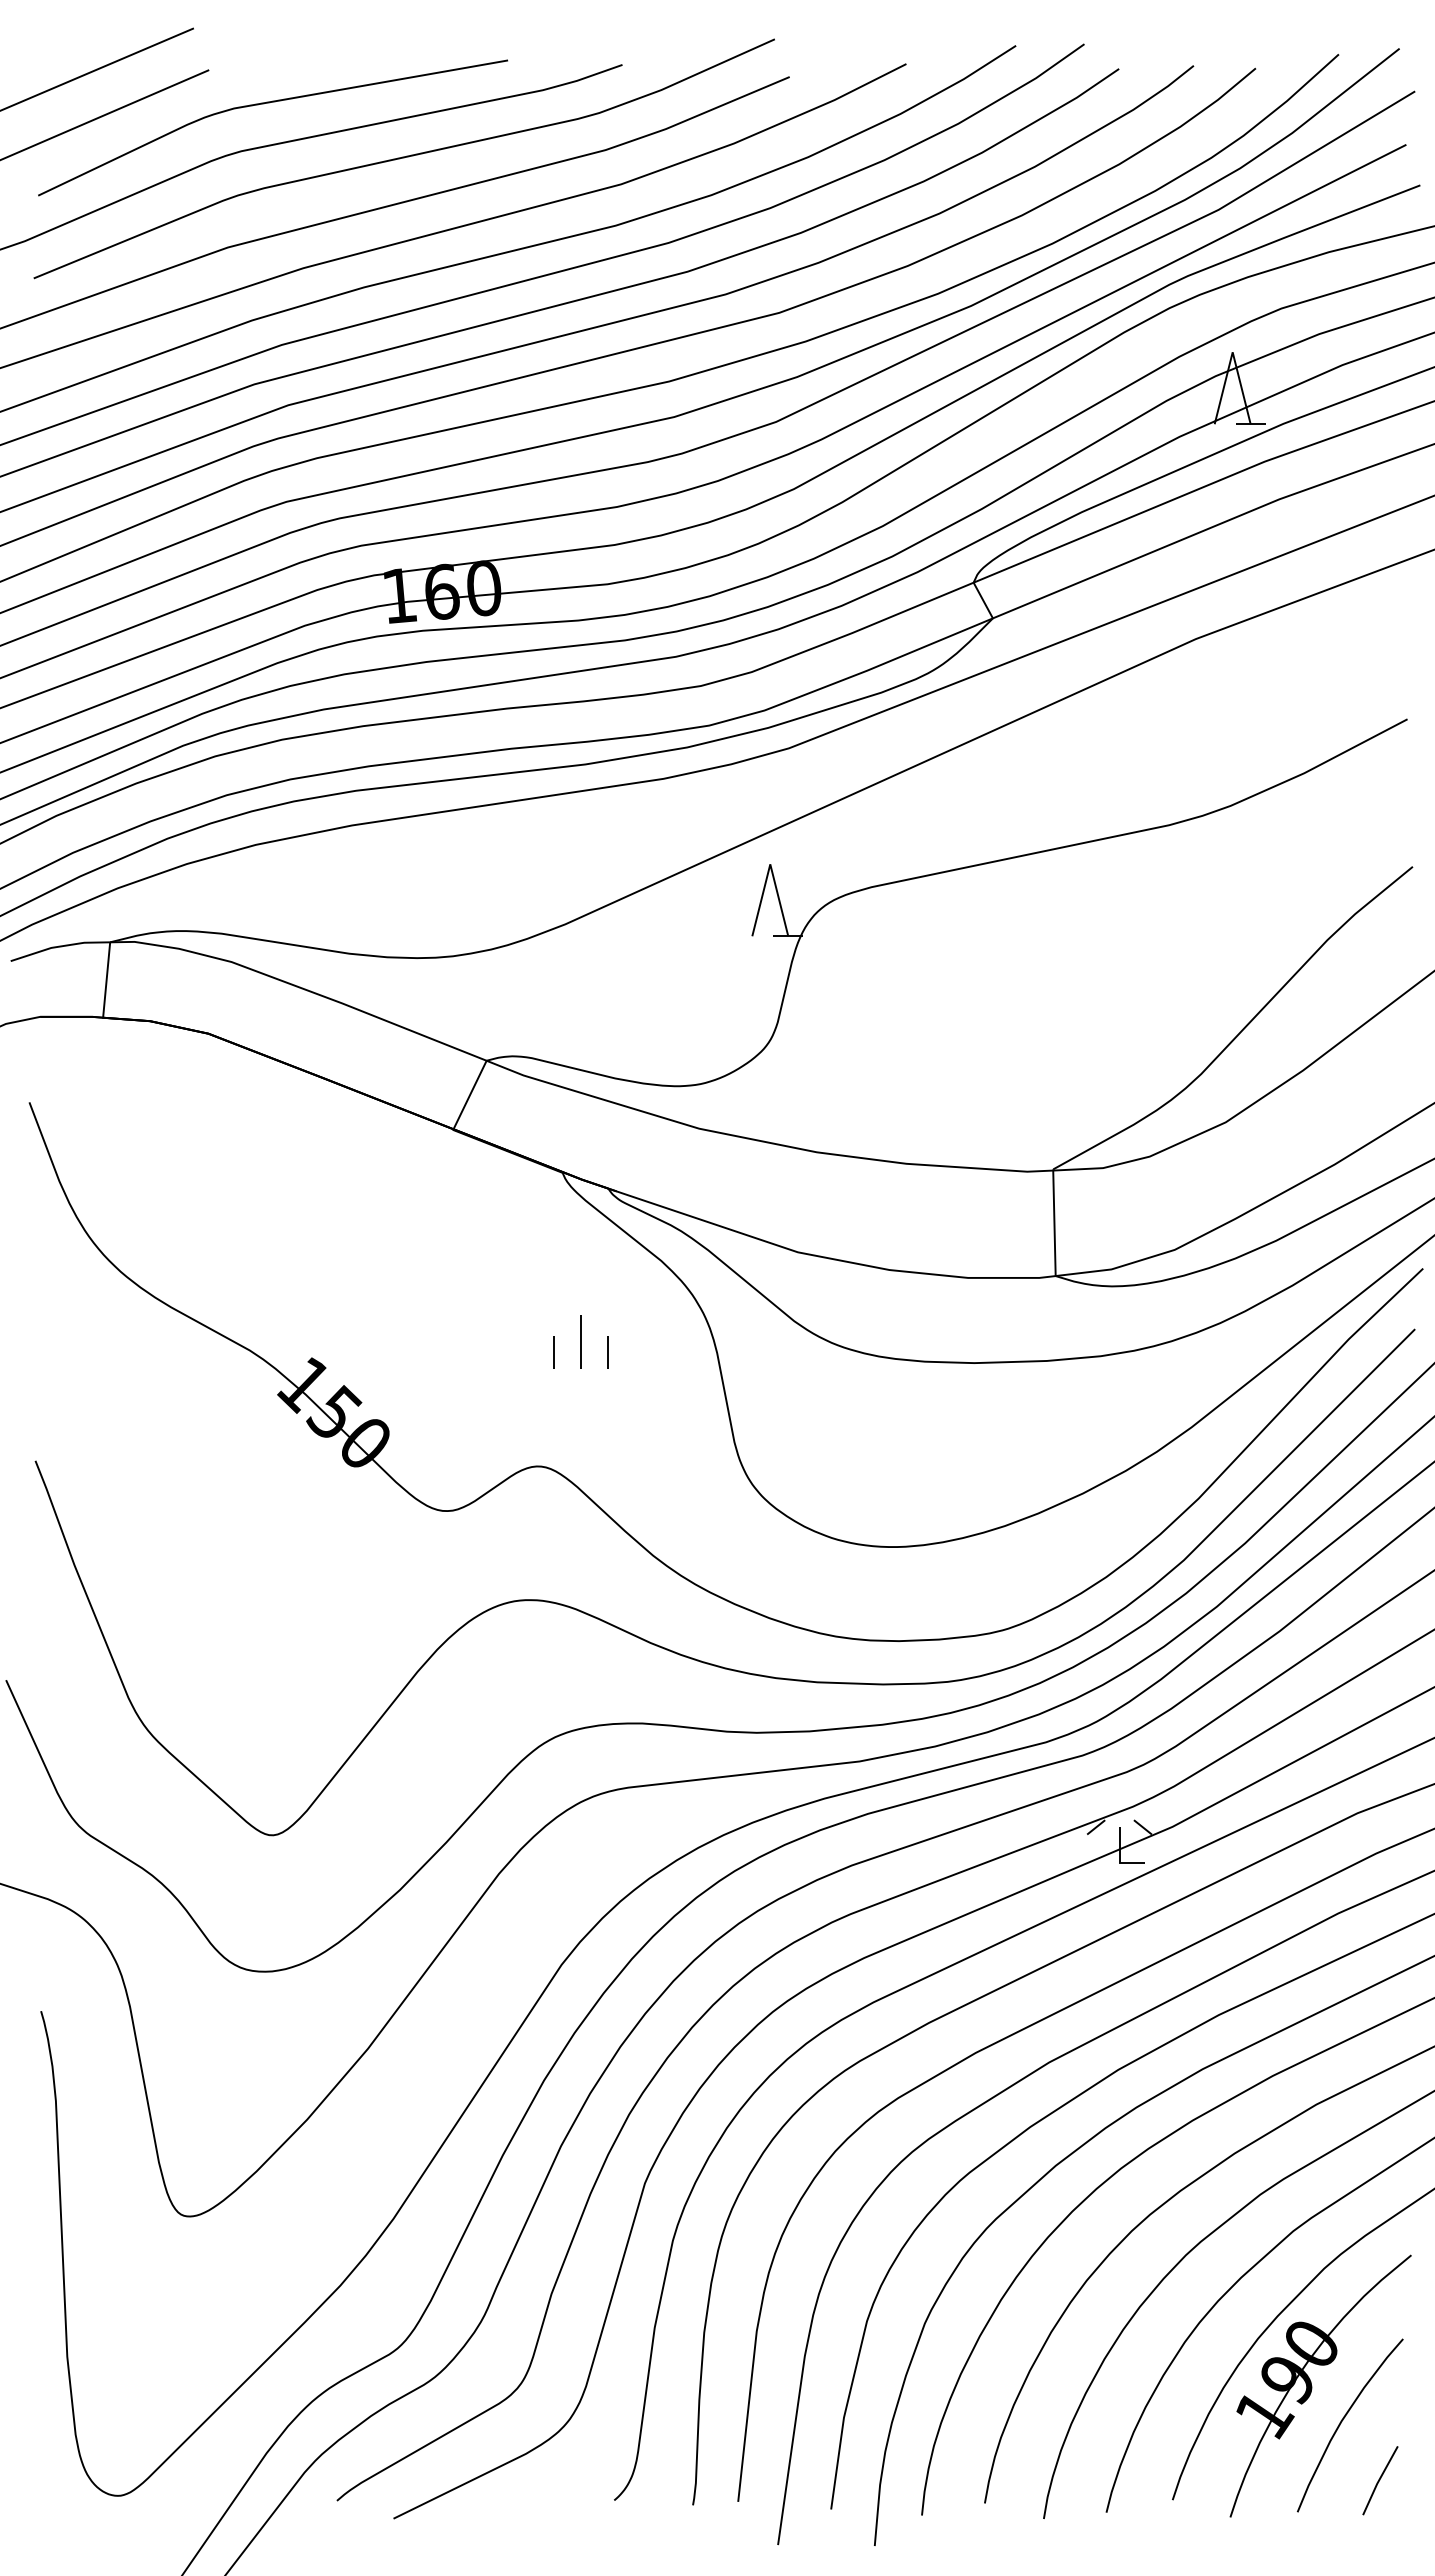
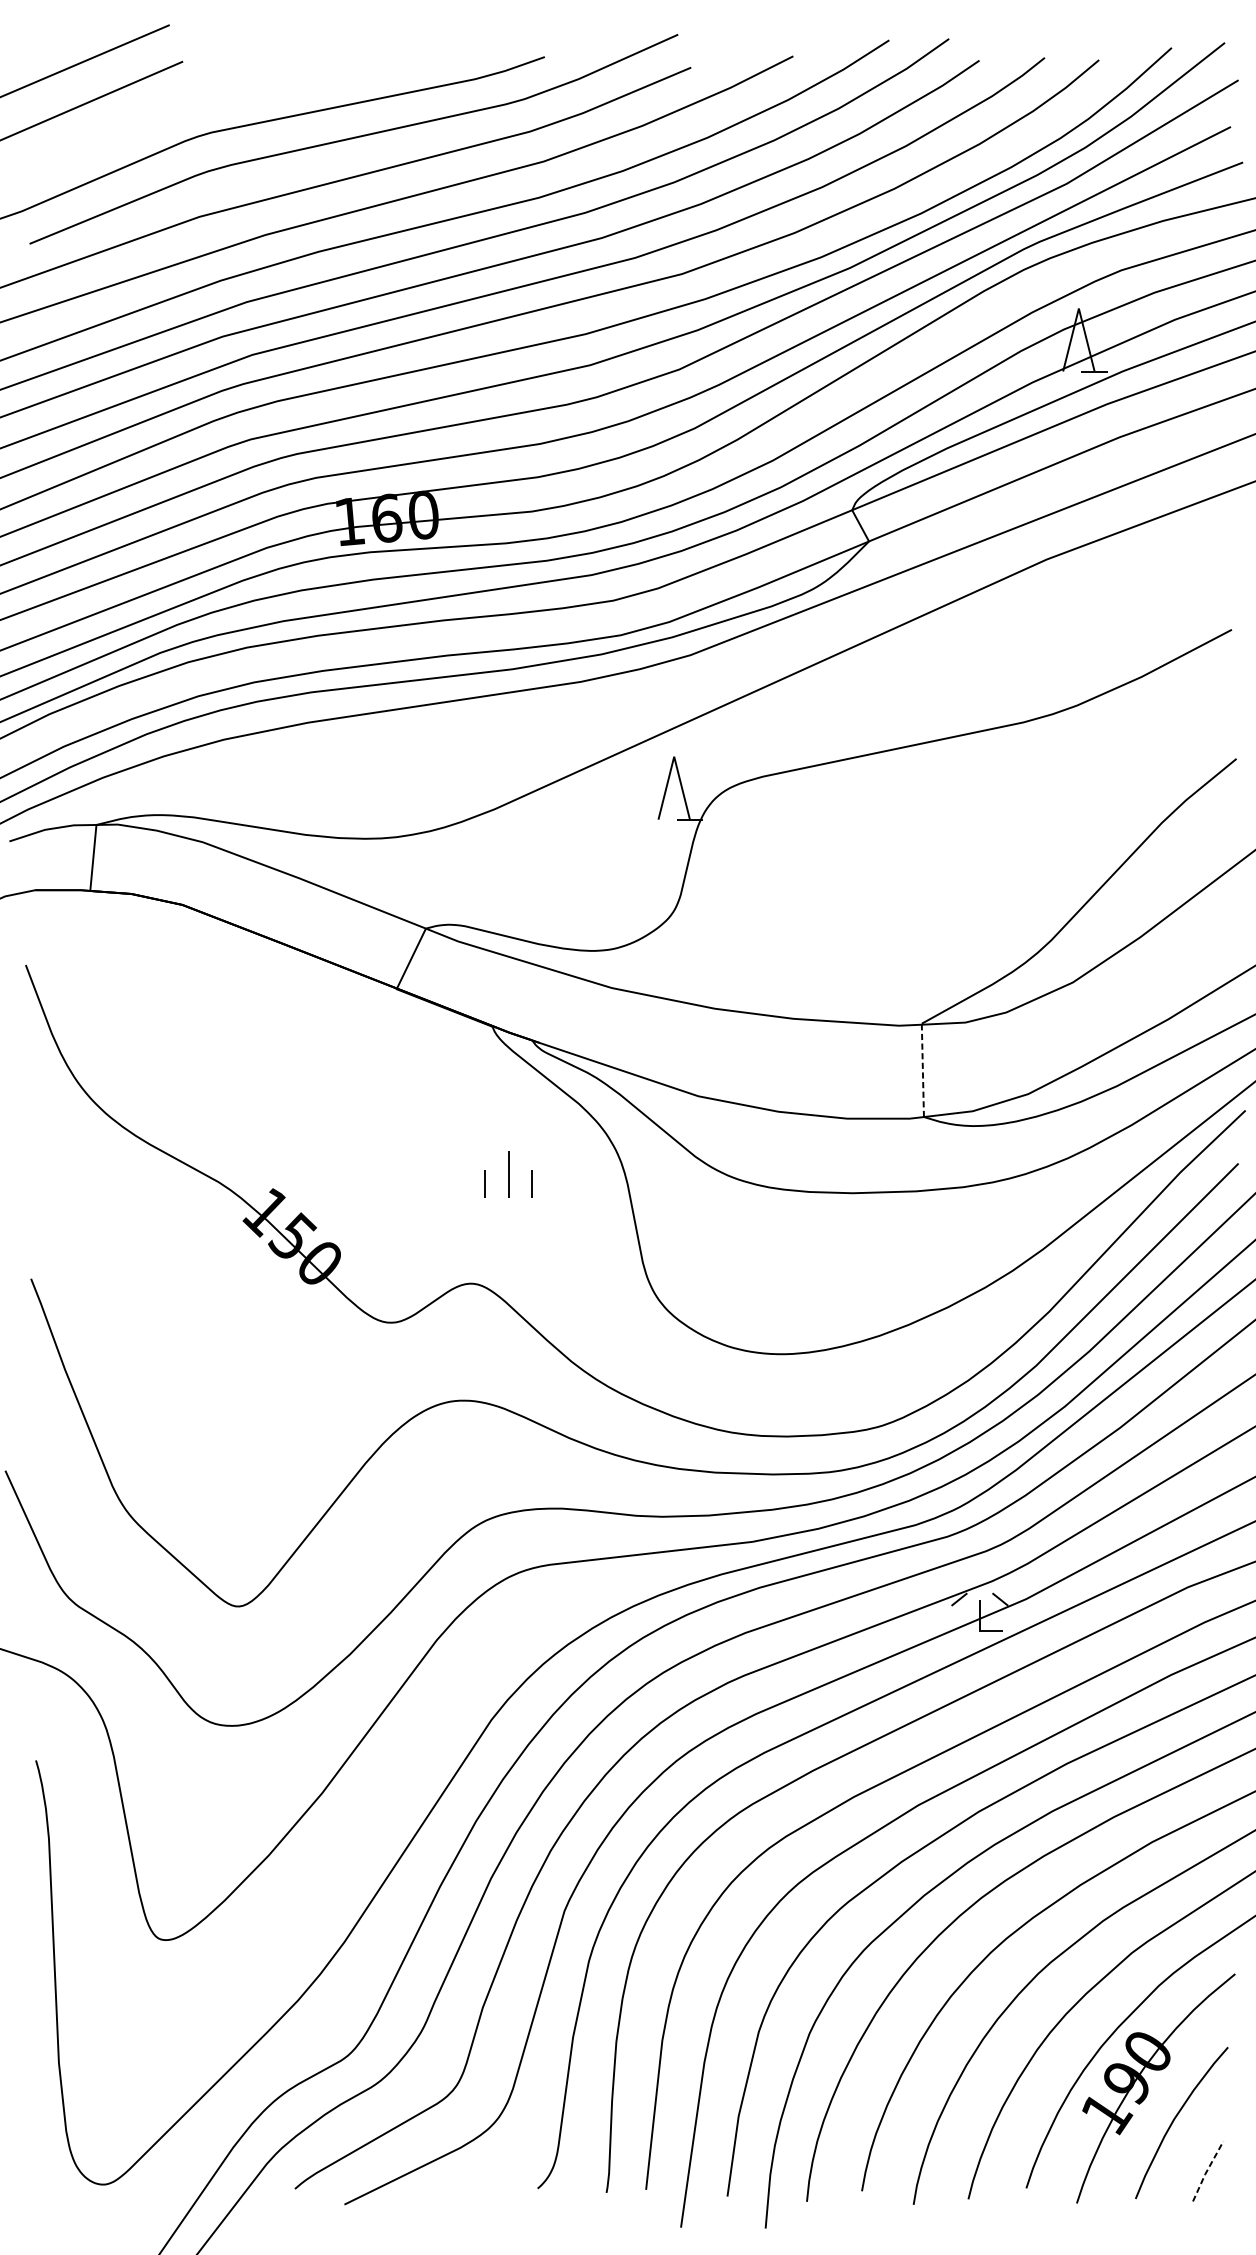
curve: (269, 103) -> (235, 90), removed
line: (1054, 1221) -> (922, 1069), solid -> dashed
line: (1379, 2480) -> (1207, 2171), solid -> dashed

